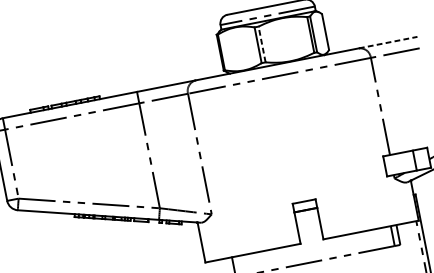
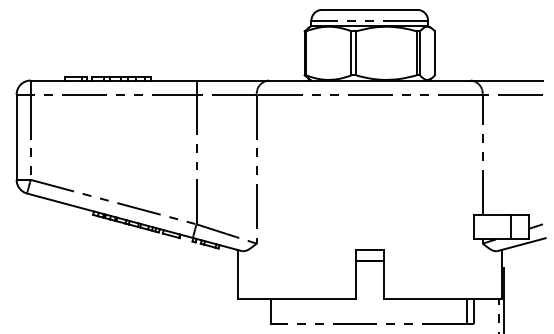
line: (388, 42) -> (507, 80), dashed -> solid
line: (262, 43) -> (356, 52), dashed -> solid

